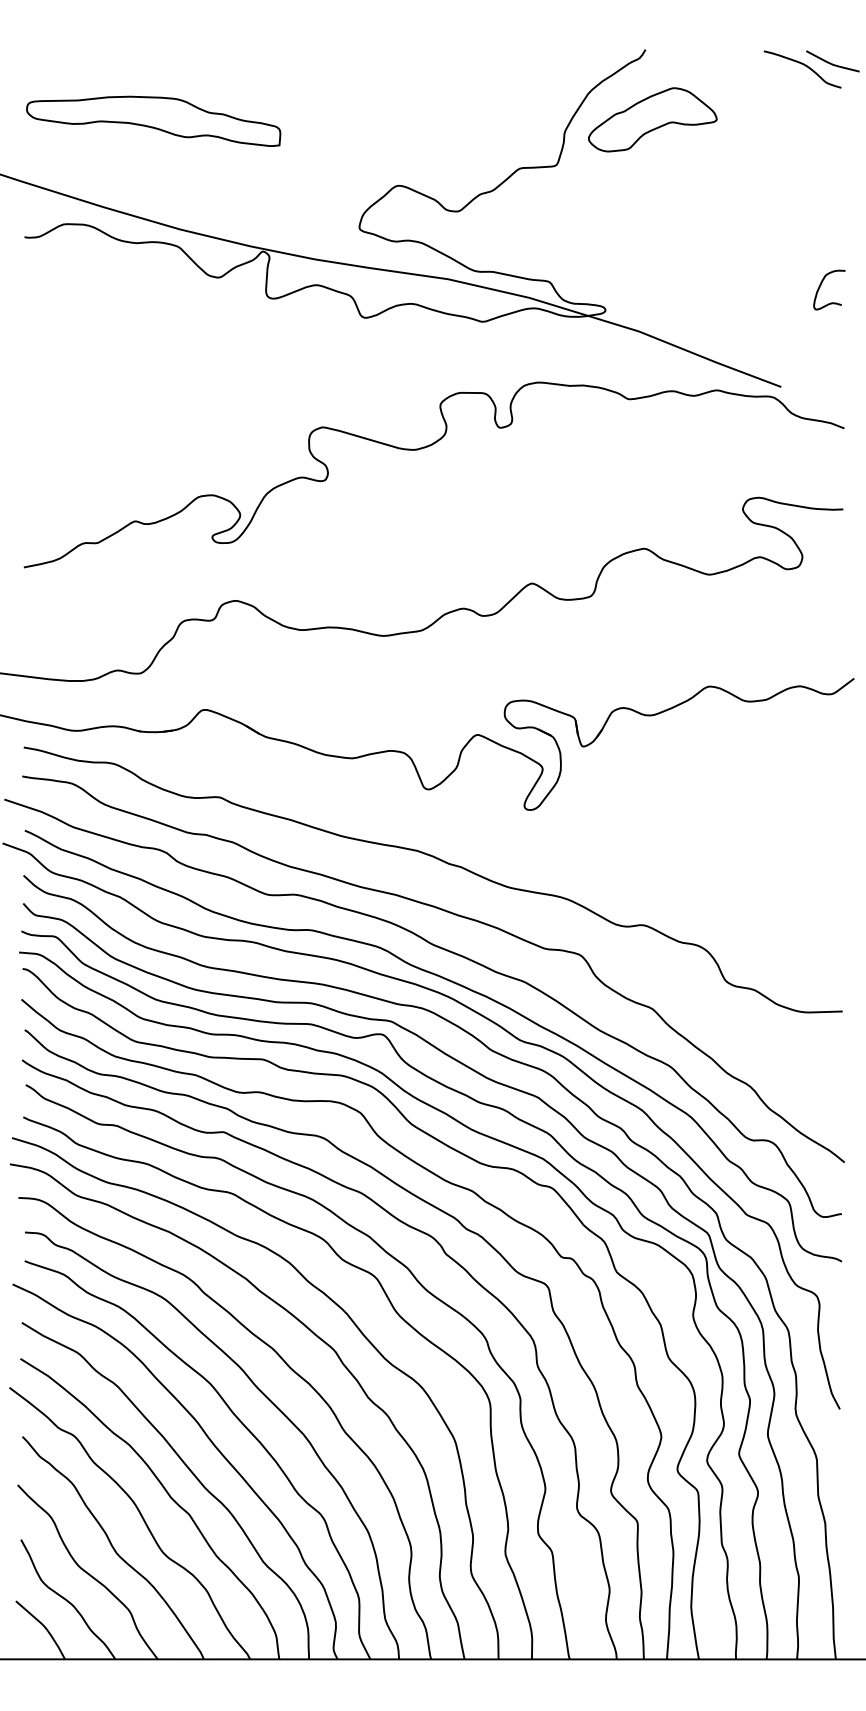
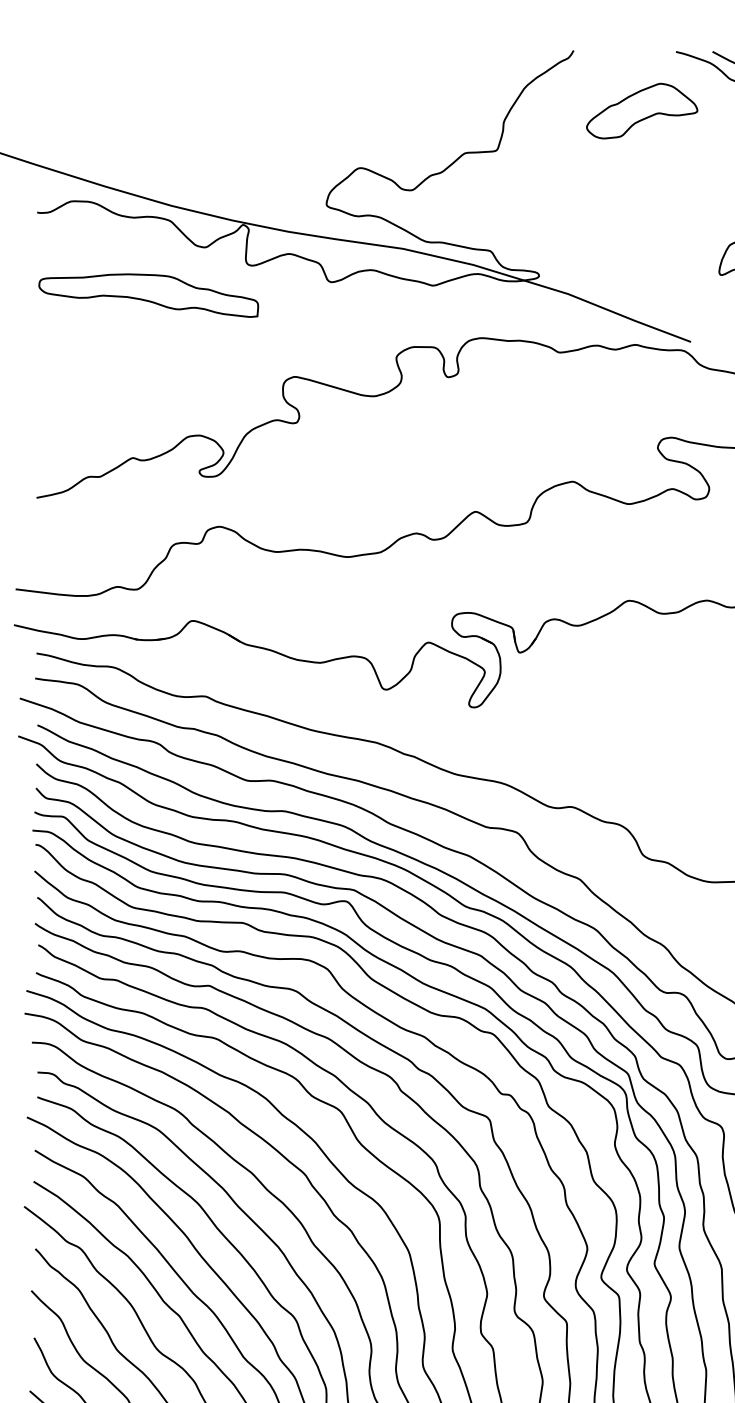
part: (652, 119) -> (641, 110), moved
part: (153, 120) -> (148, 294), moved

